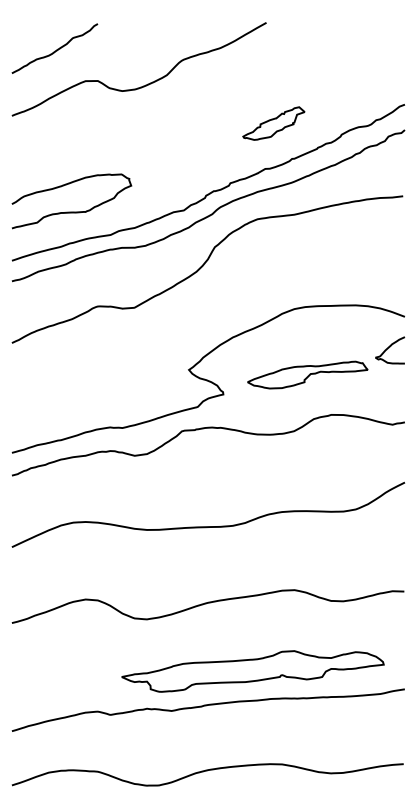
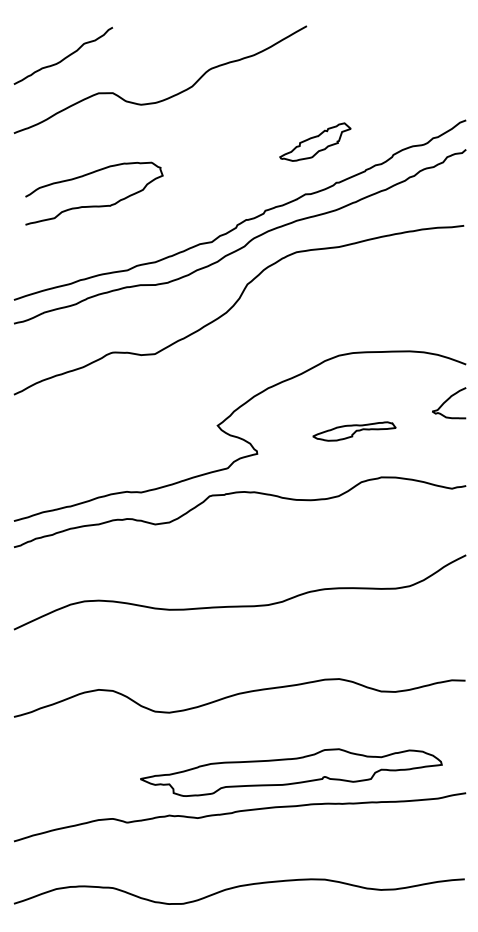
curve: (71, 211) -> (93, 205), moved
part: (307, 374) -> (354, 430), size x0.6

